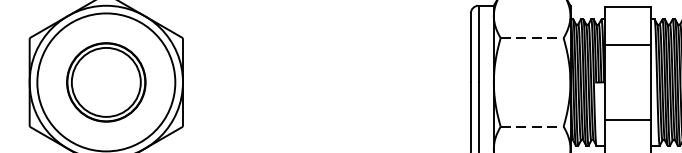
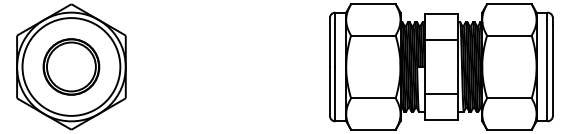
line: (532, 38) -> (373, 35), dashed -> solid
line: (532, 126) -> (373, 98), dashed -> solid

